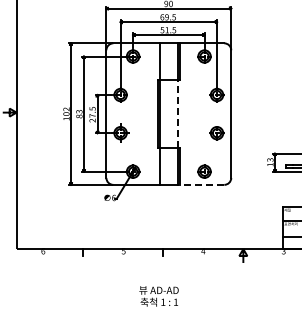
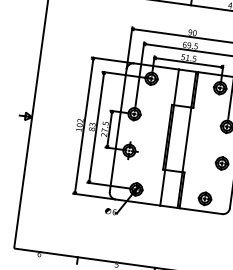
line: (177, 114) -> (186, 140), dashed -> solid
line: (201, 184) -> (200, 210), dashed -> solid

